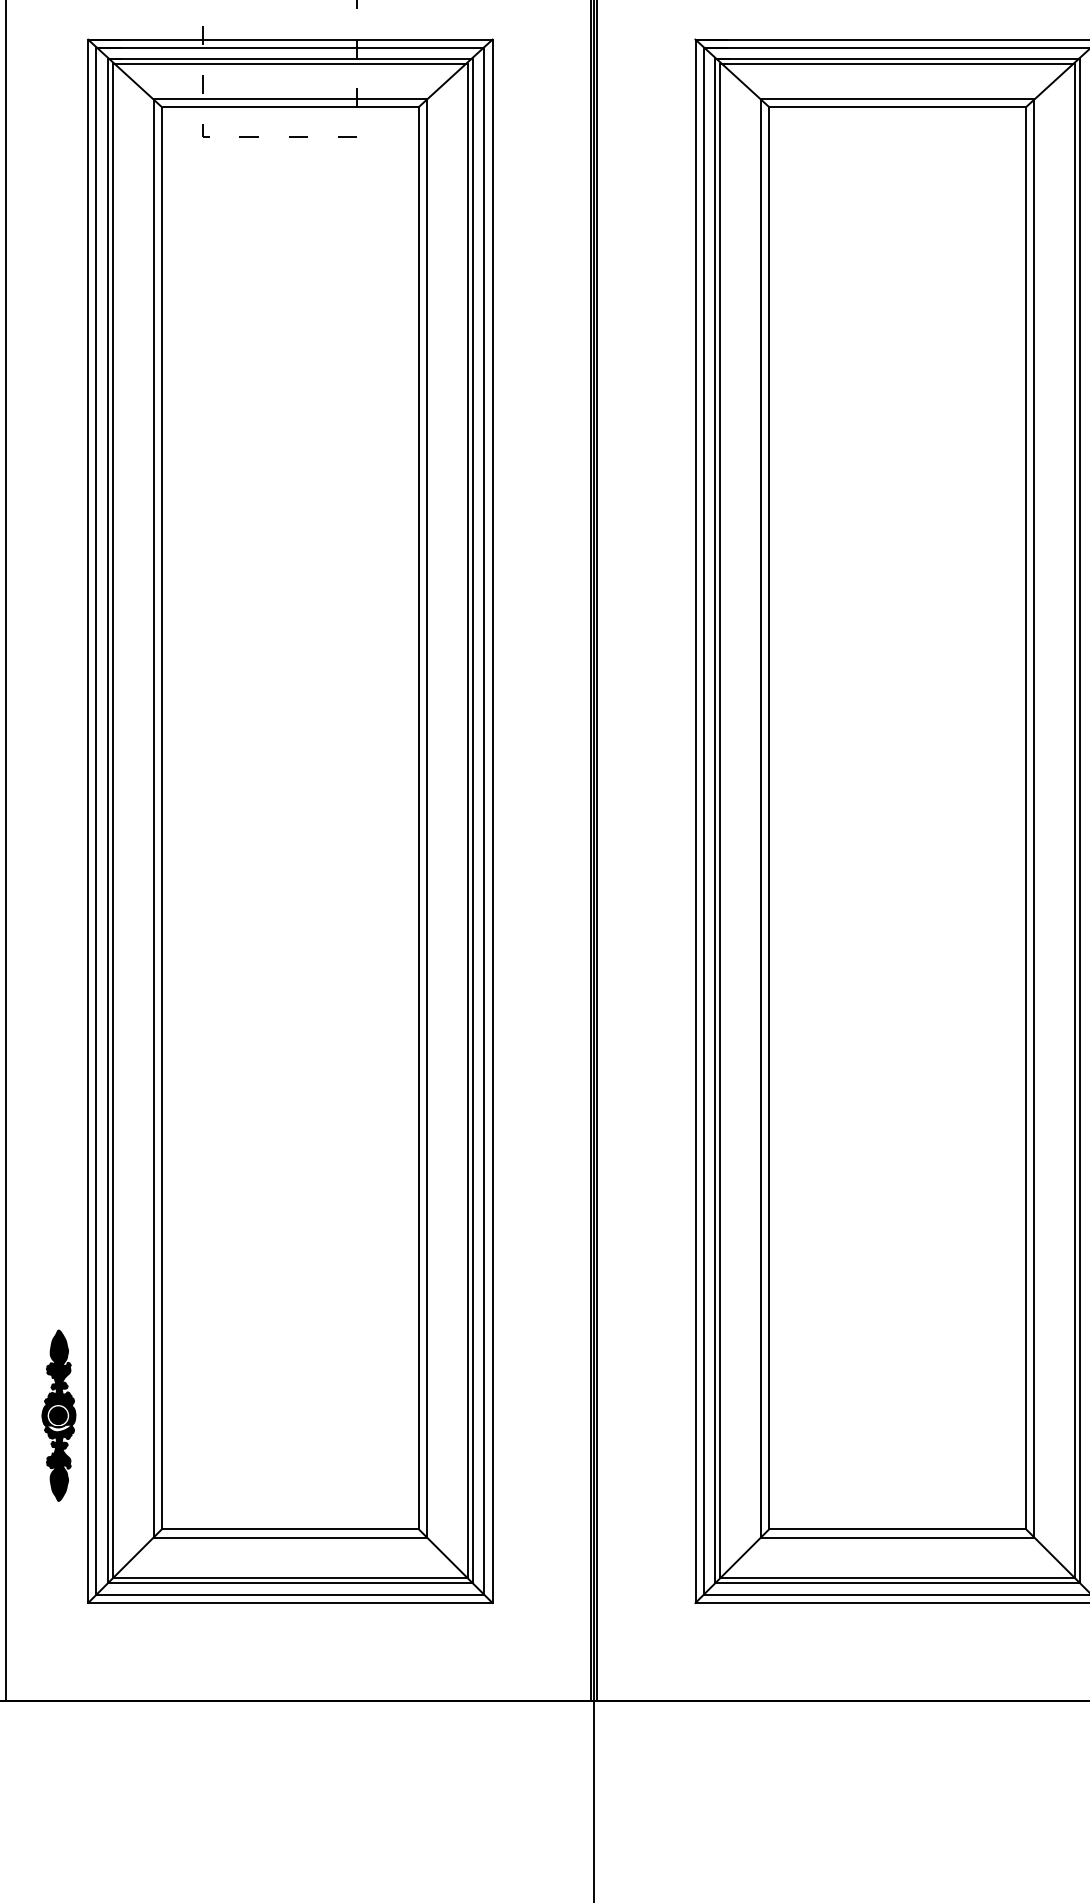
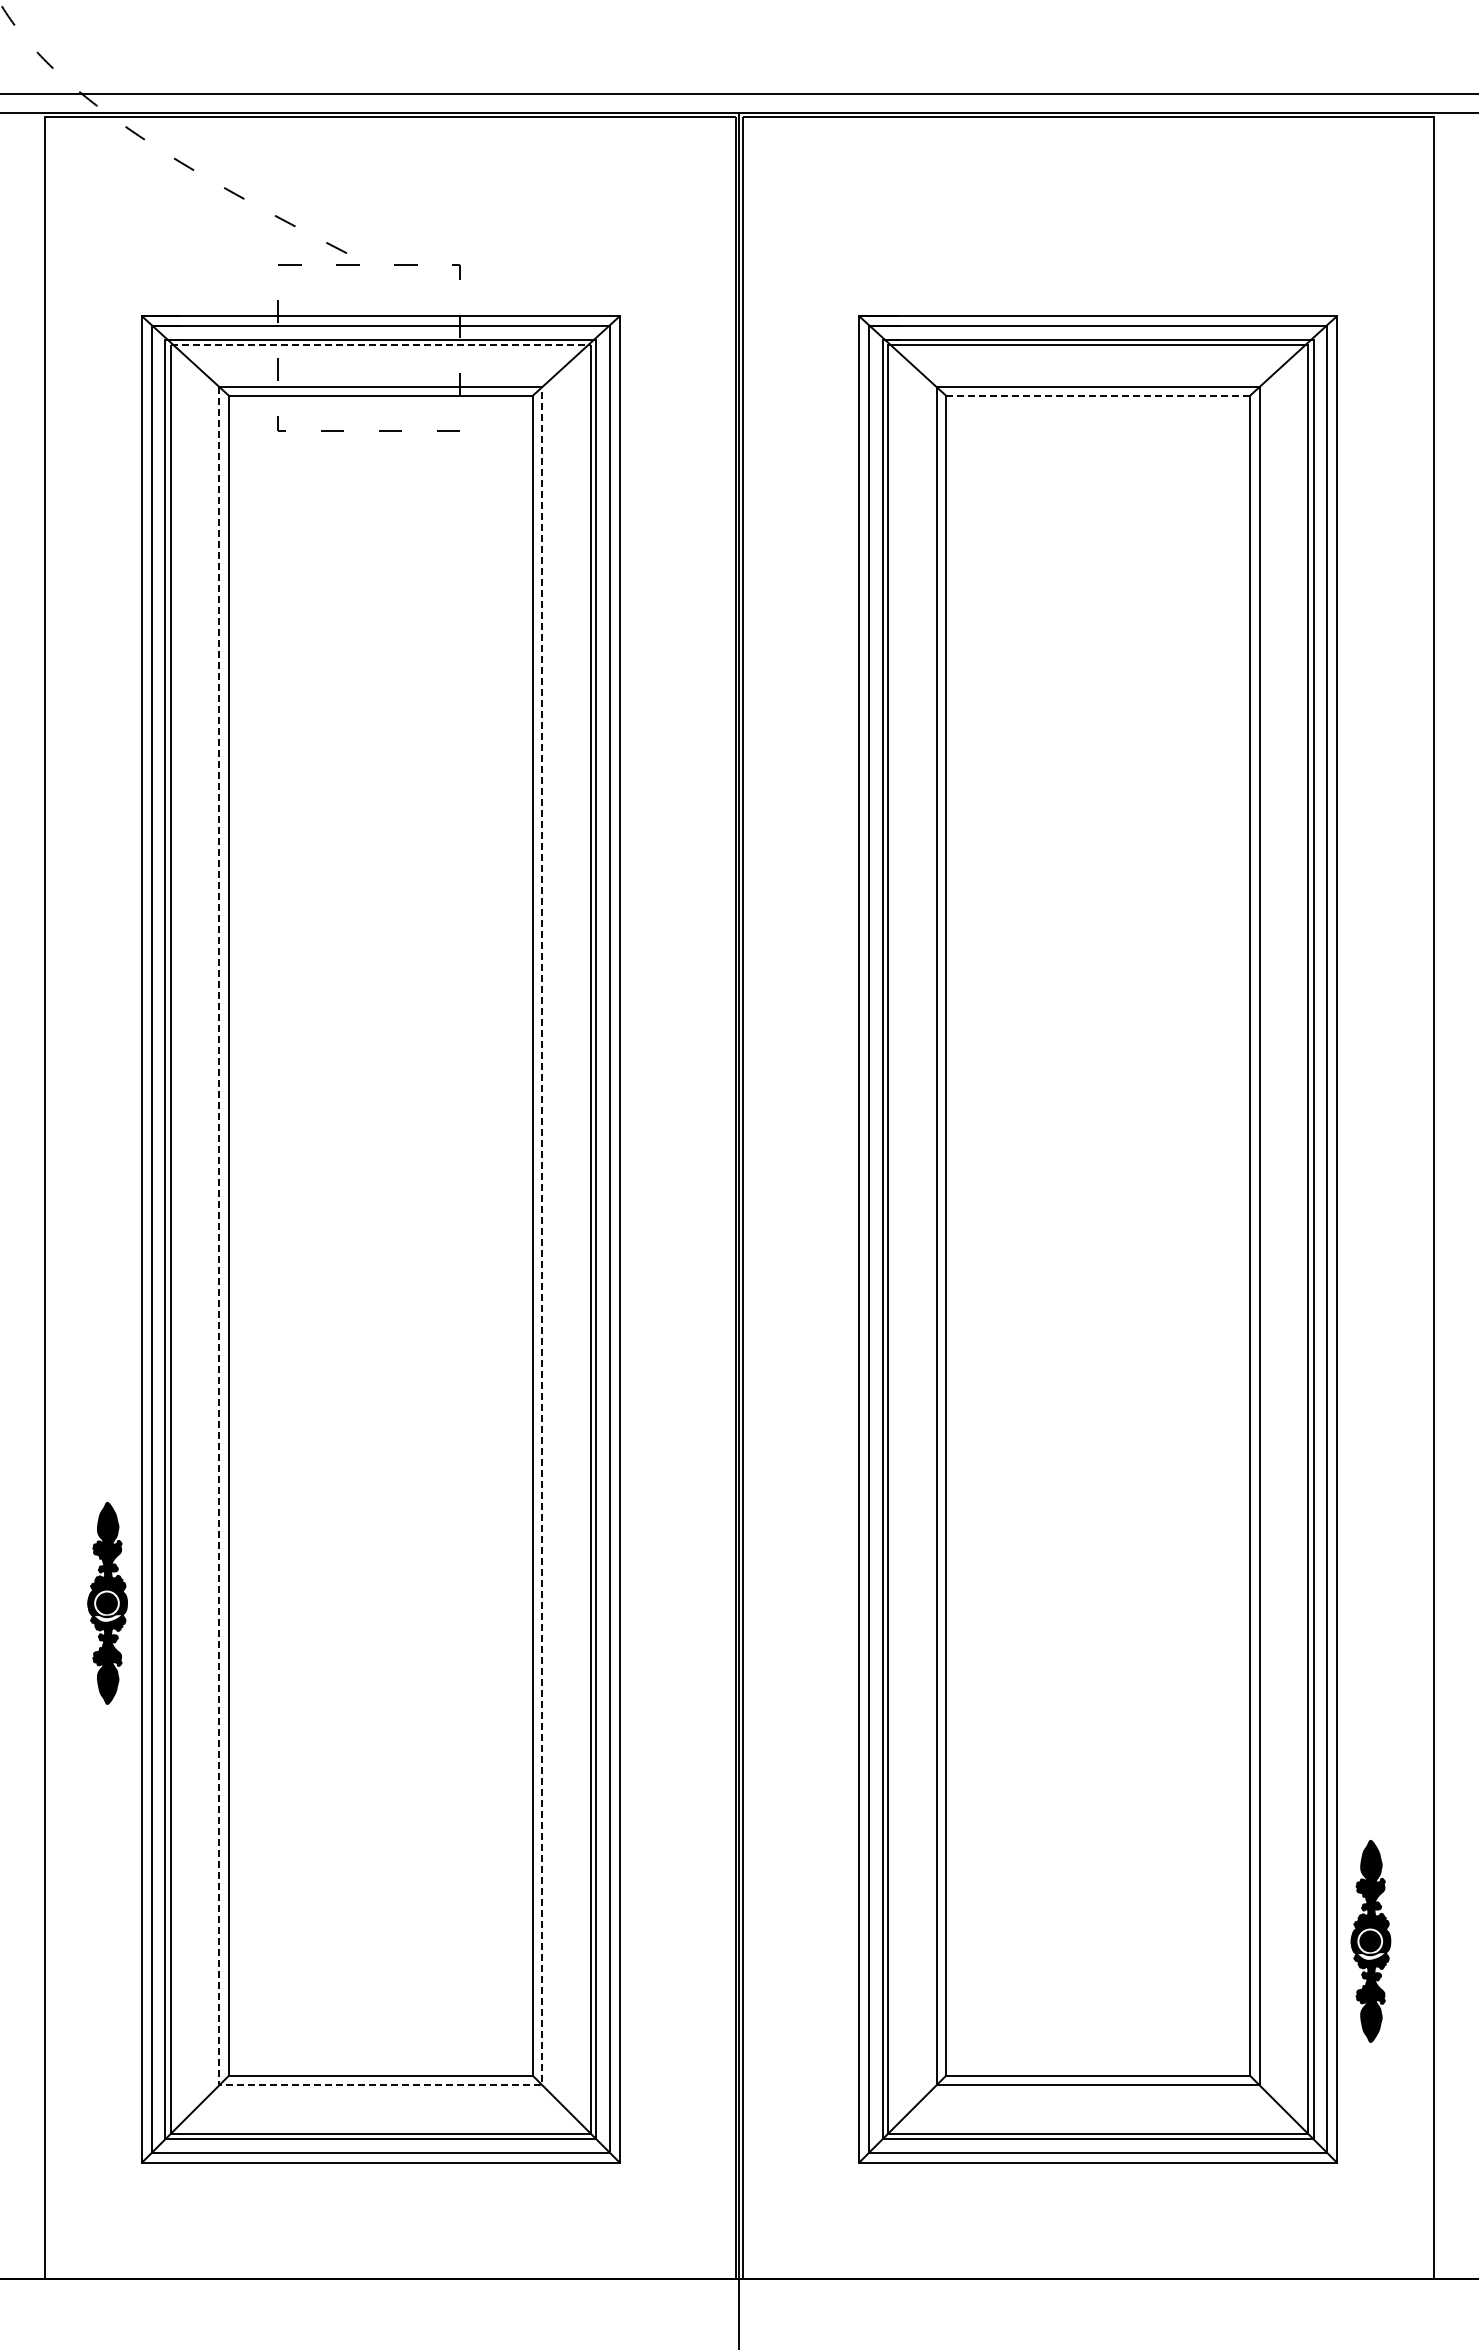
line: (290, 64) -> (380, 345), solid -> dashed
line: (898, 106) -> (1098, 395), solid -> dashed
part: (58, 1414) -> (107, 1602), moved
line: (290, 1537) -> (381, 2085), solid -> dashed

